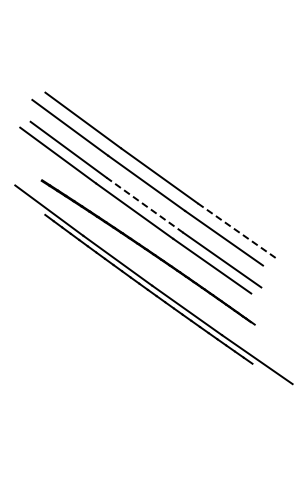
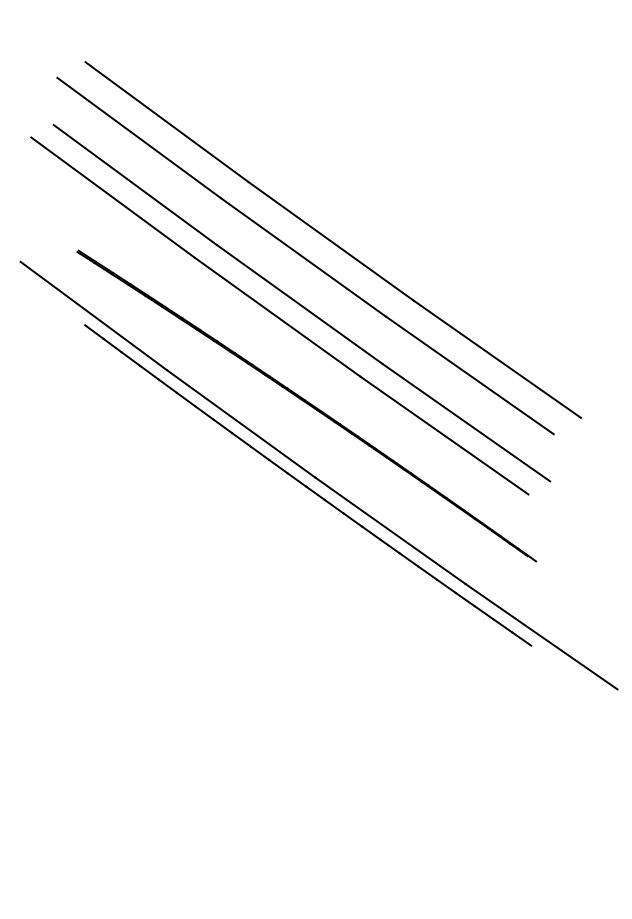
line: (144, 204) -> (298, 302), dashed -> solid
line: (237, 230) -> (498, 358), dashed -> solid

